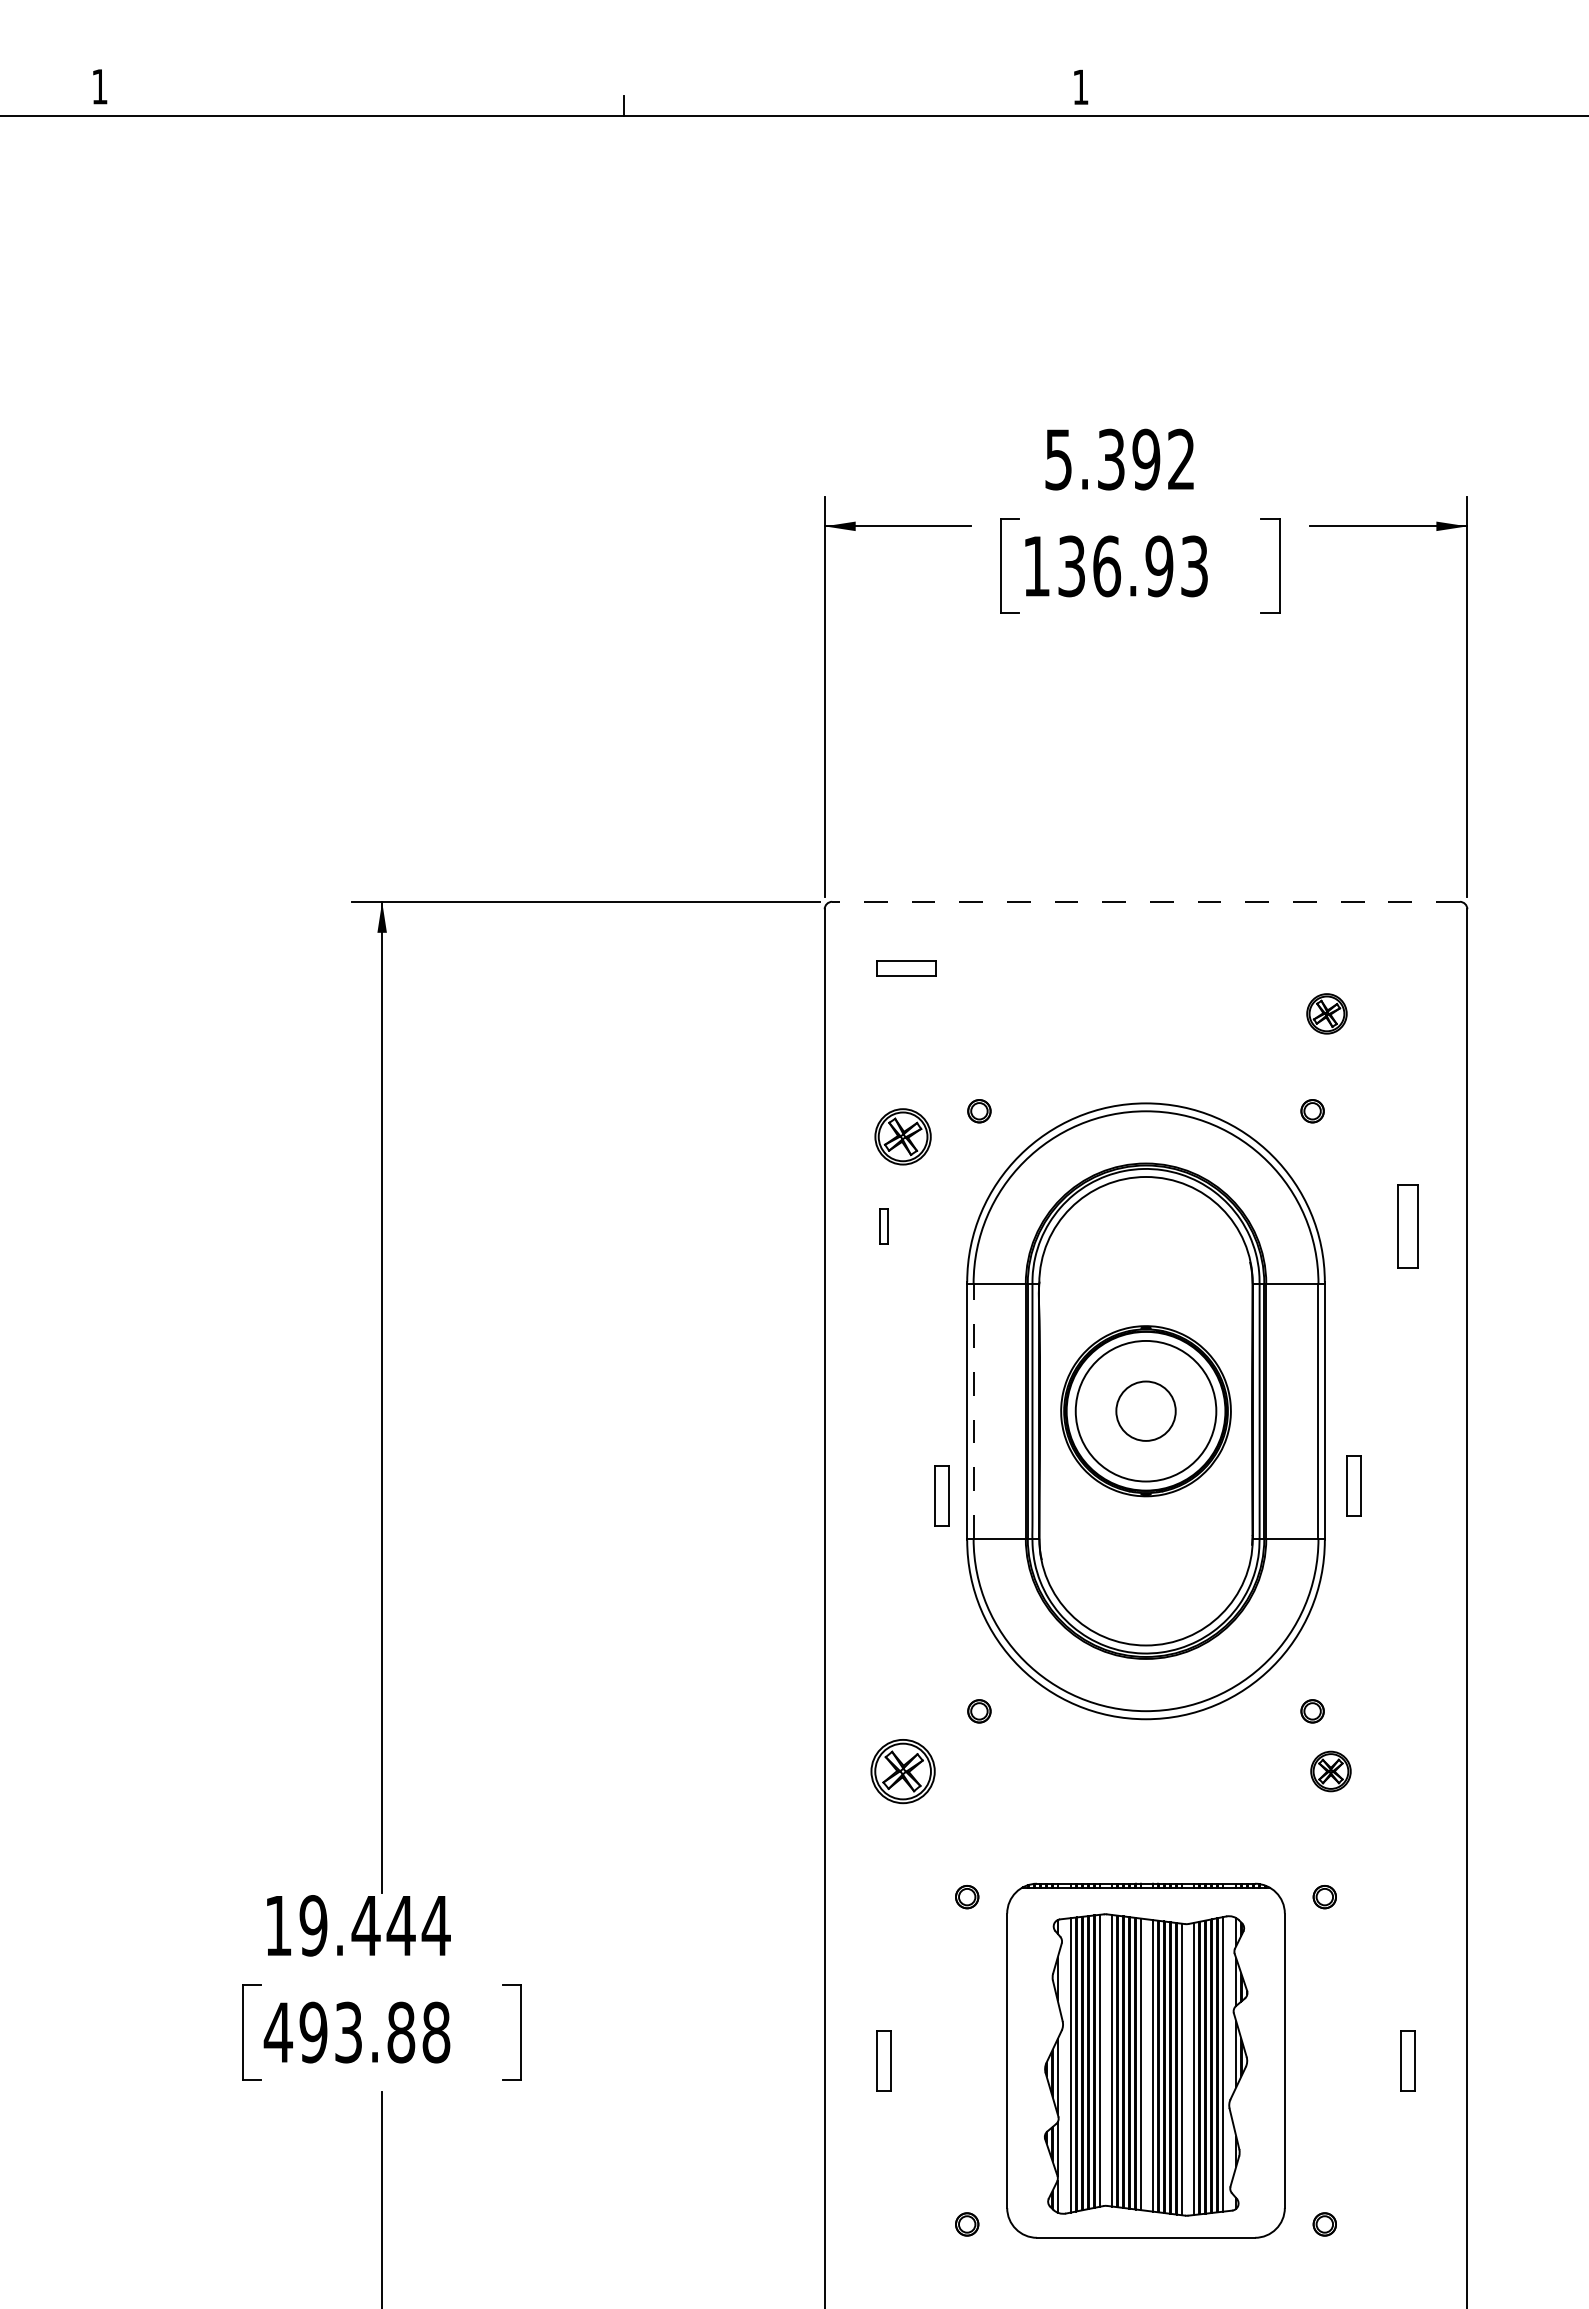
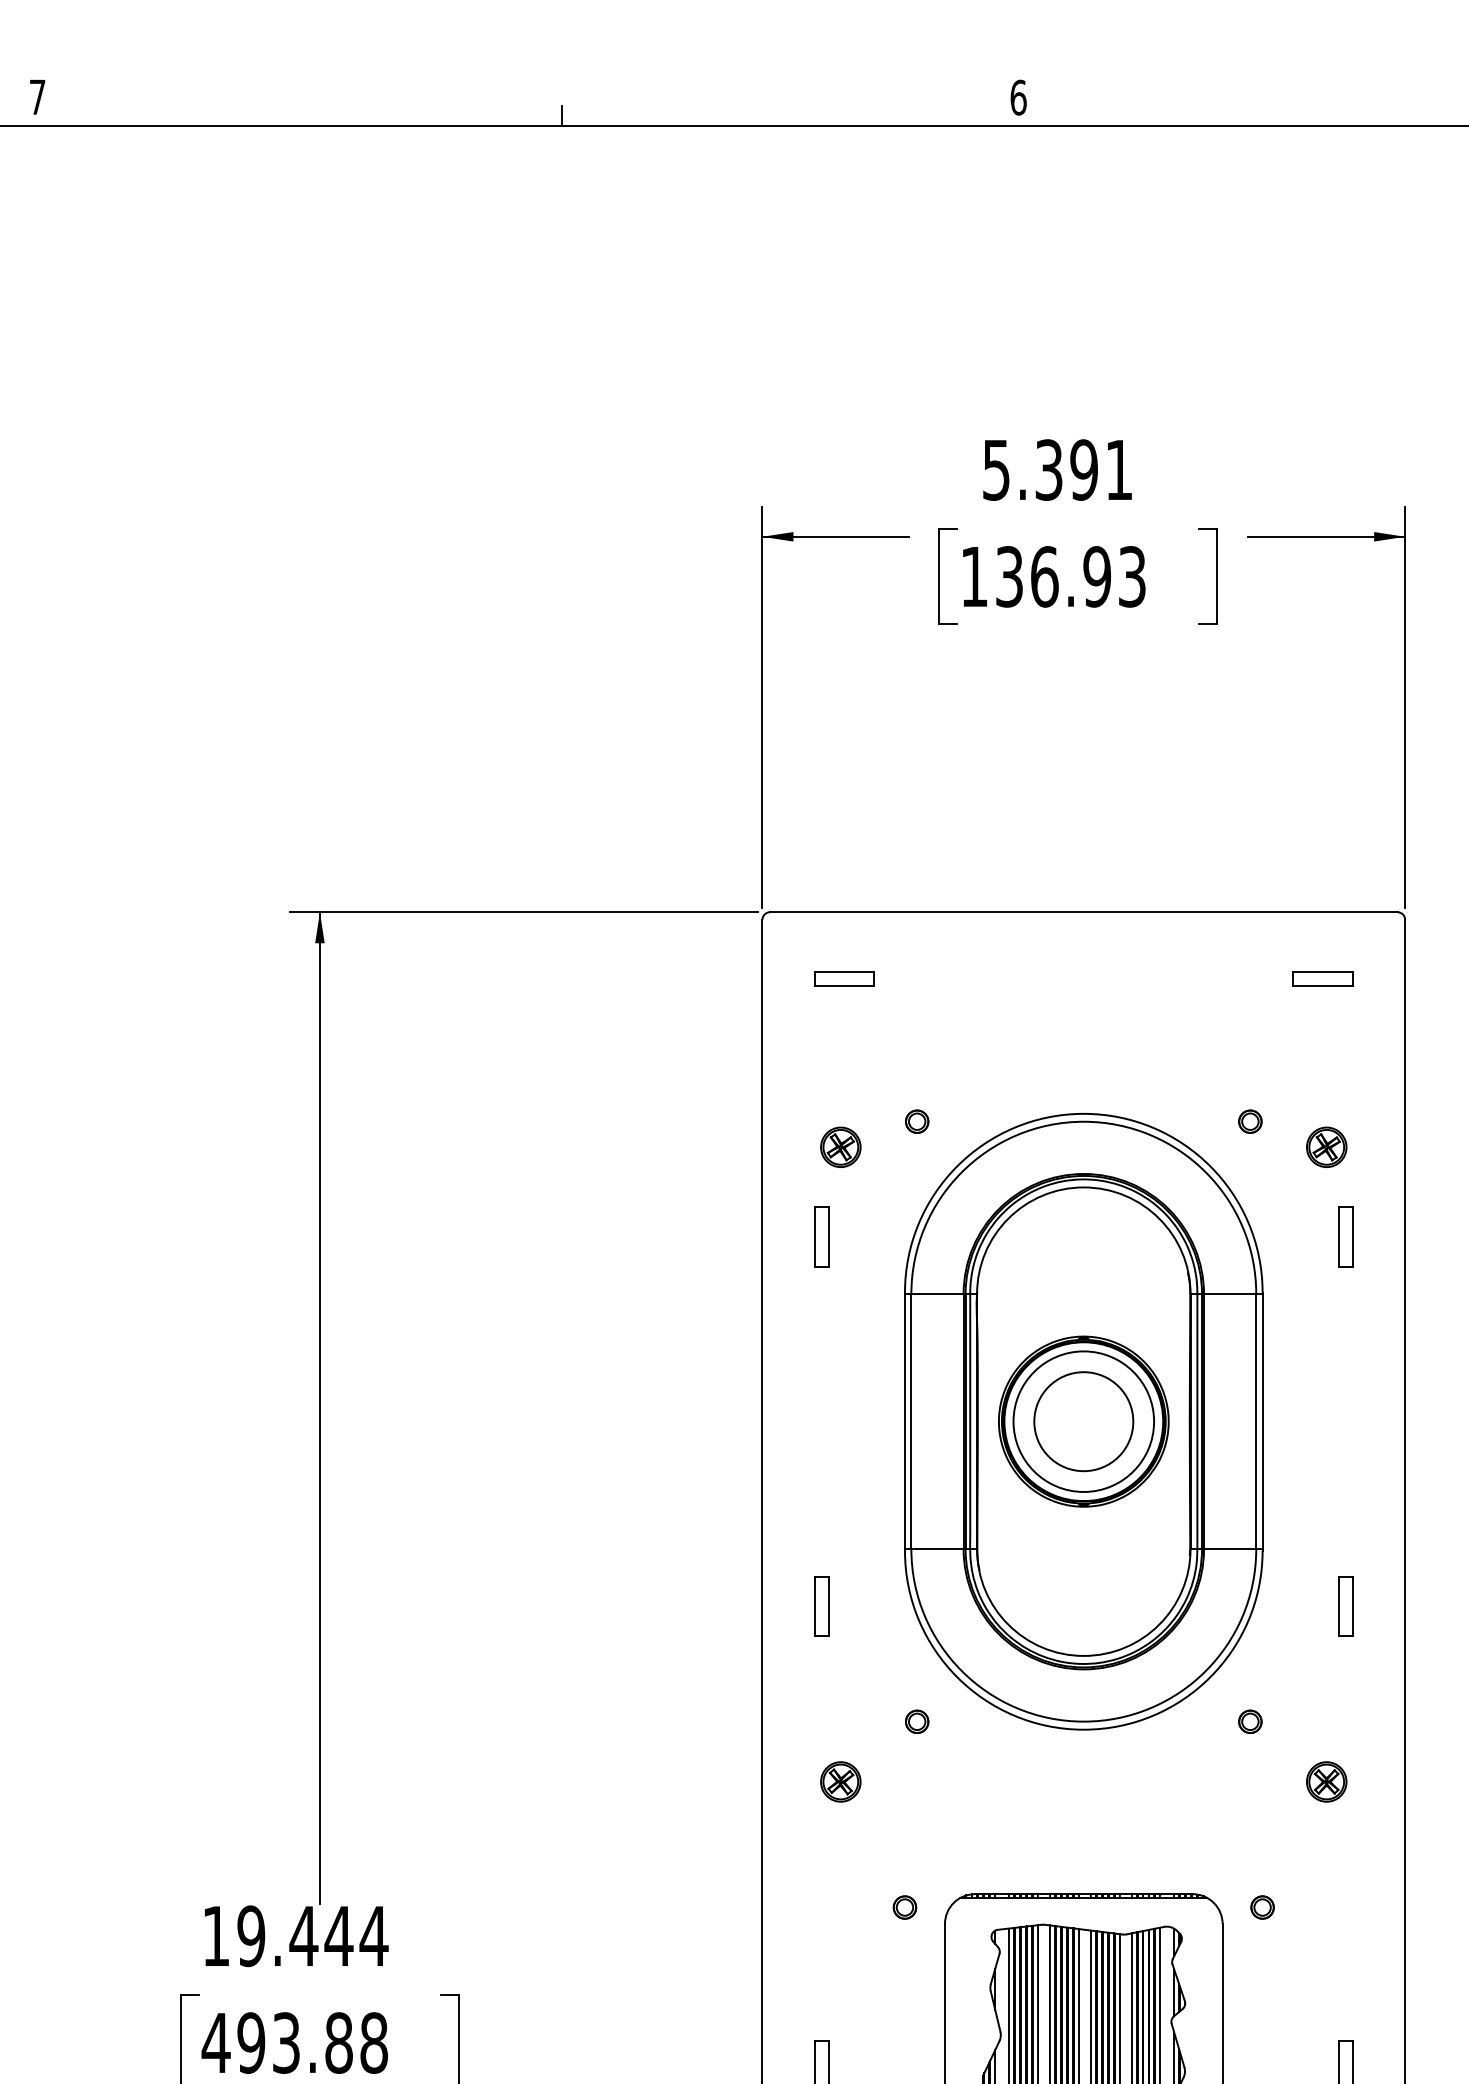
text: (99, 86) -> (37, 96), 1 -> 7
text: (1081, 87) -> (1019, 97), 1 -> 6
text: (1181, 458) -> (1119, 468), 5.392 -> 5.391
line: (1146, 901) -> (1084, 911), dashed -> solid
part: (1385, 968) -> (1323, 978), added
part: (1326, 1013) -> (1326, 1146), moved
part: (902, 1136) -> (840, 1146), size x0.71
part: (883, 1226) -> (821, 1236), size x1.67
part: (1407, 1226) -> (1345, 1236), size x0.71
line: (973, 1410) -> (911, 1420), dashed -> solid
circle: (1145, 1410) -> (1083, 1420), size x1.67
part: (1353, 1485) -> (1345, 1605), moved
part: (941, 1495) -> (821, 1605), moved
part: (902, 1771) -> (840, 1781), size x0.62
part: (1330, 1771) -> (1326, 1781), moved

